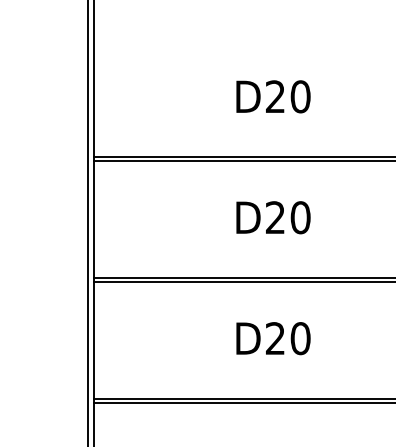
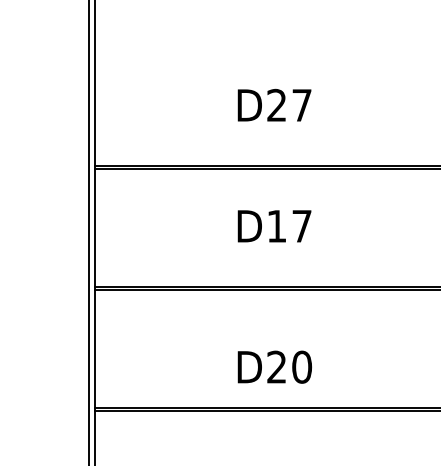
text: (301, 95) -> (302, 104), D20 -> D27
text: (288, 216) -> (289, 225), D20 -> D17
text: (273, 337) -> (274, 366), moved

